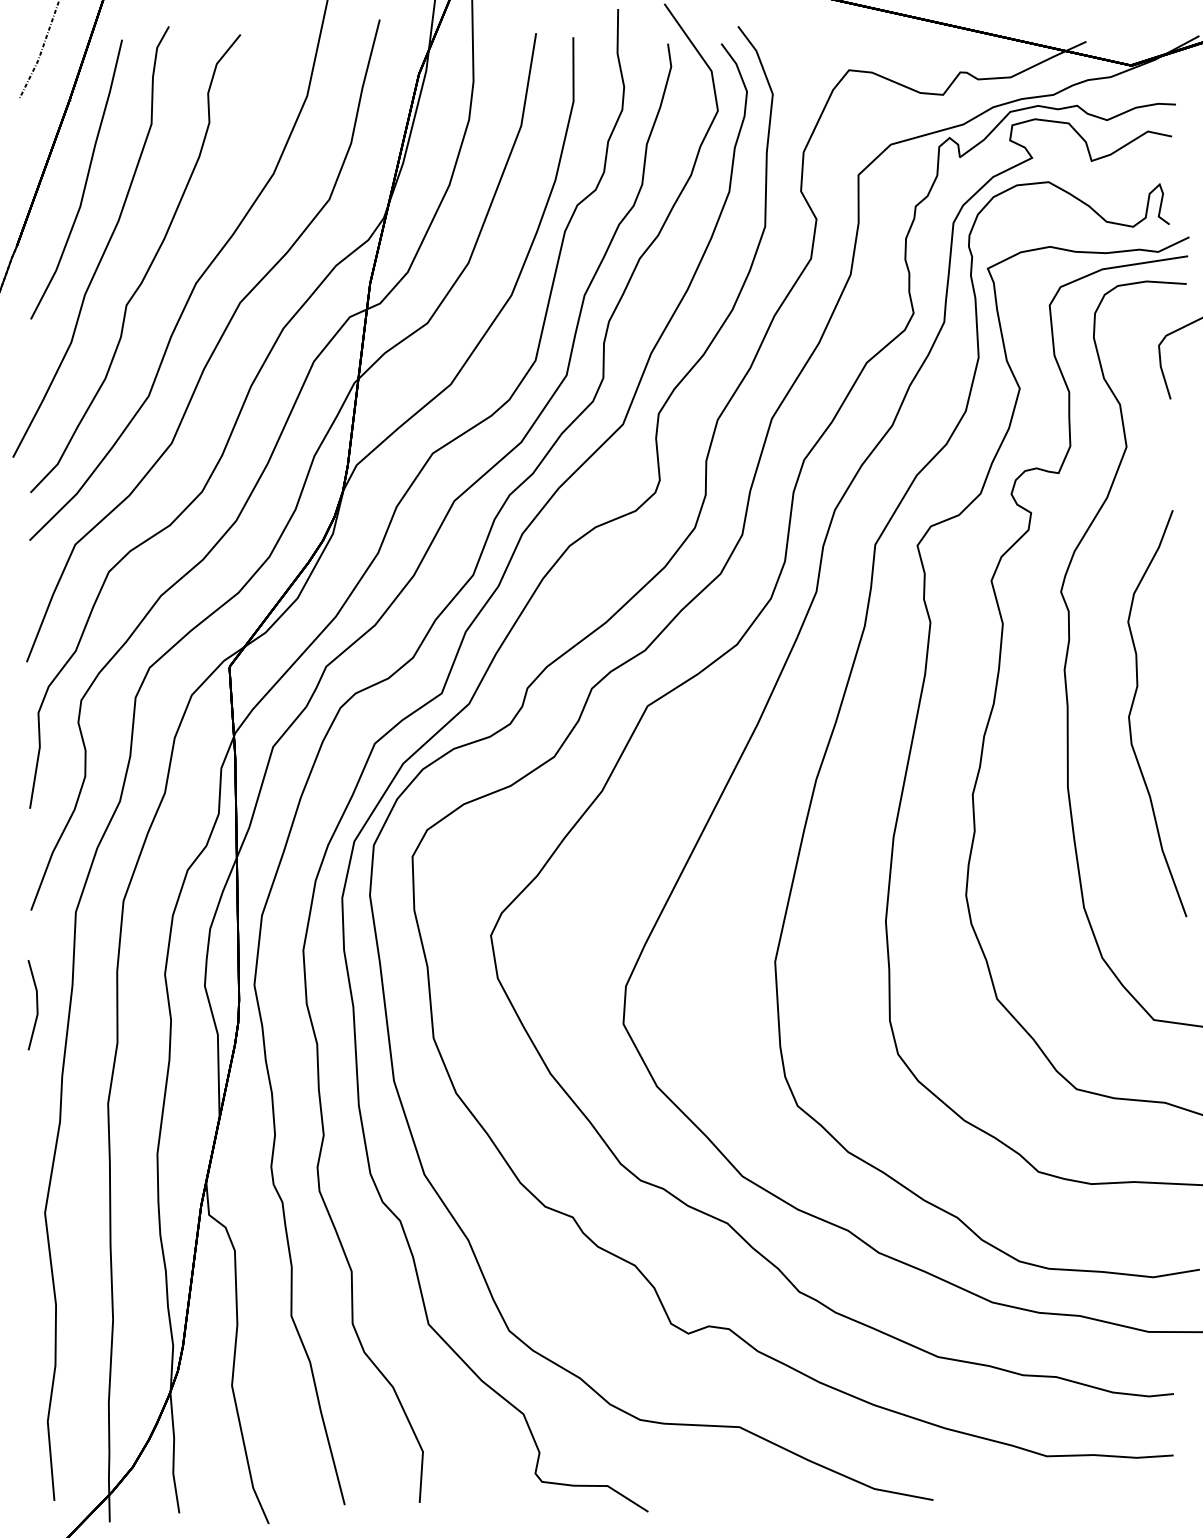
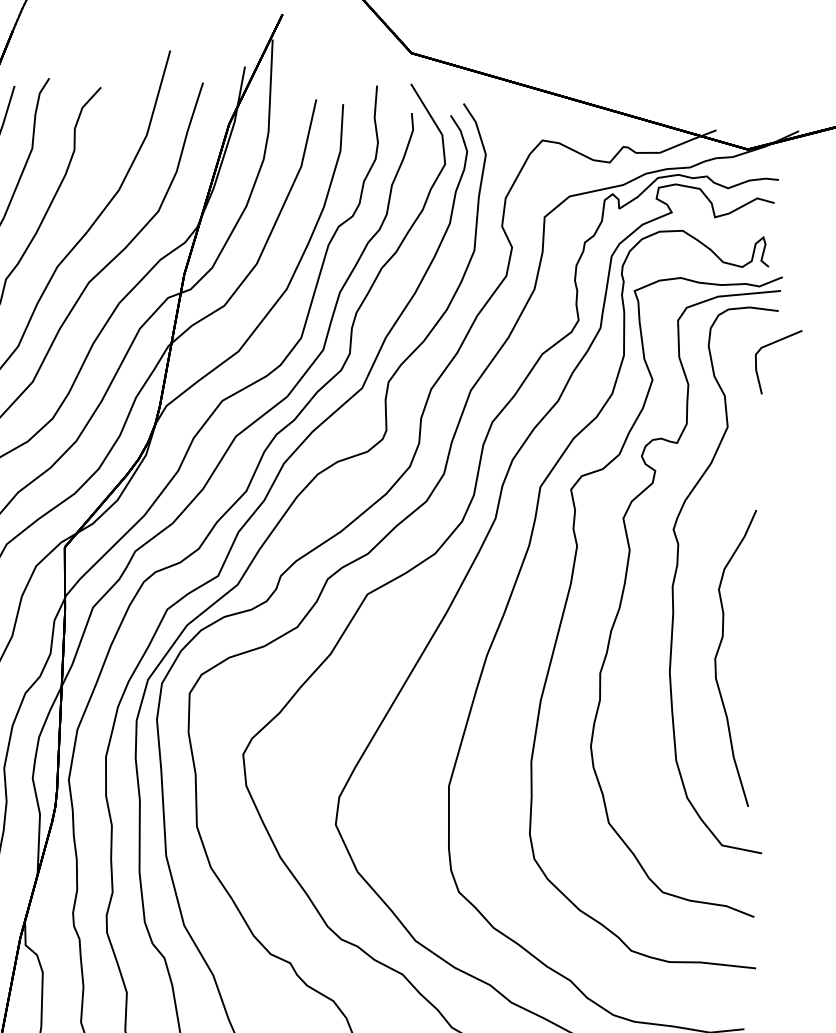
curve: (1133, 705) -> (719, 650), moved

